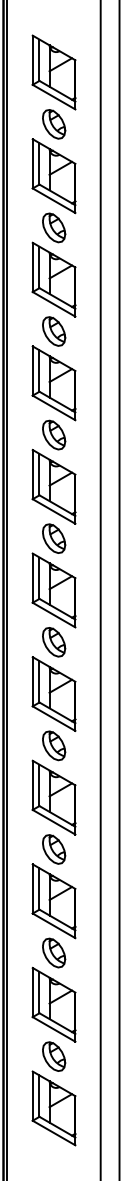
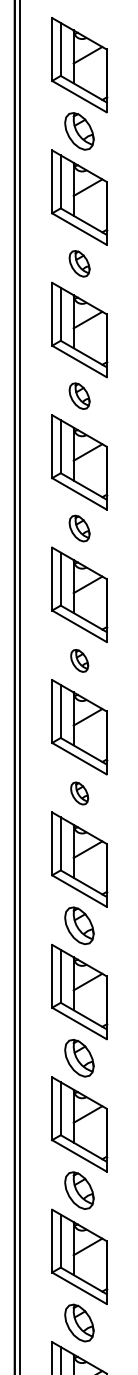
part: (54, 227) -> (79, 263), size x0.7
part: (54, 331) -> (79, 396), size x0.7
part: (54, 434) -> (79, 527), size x0.7
part: (54, 538) -> (79, 660), size x0.6
part: (54, 642) -> (79, 793), size x0.6

